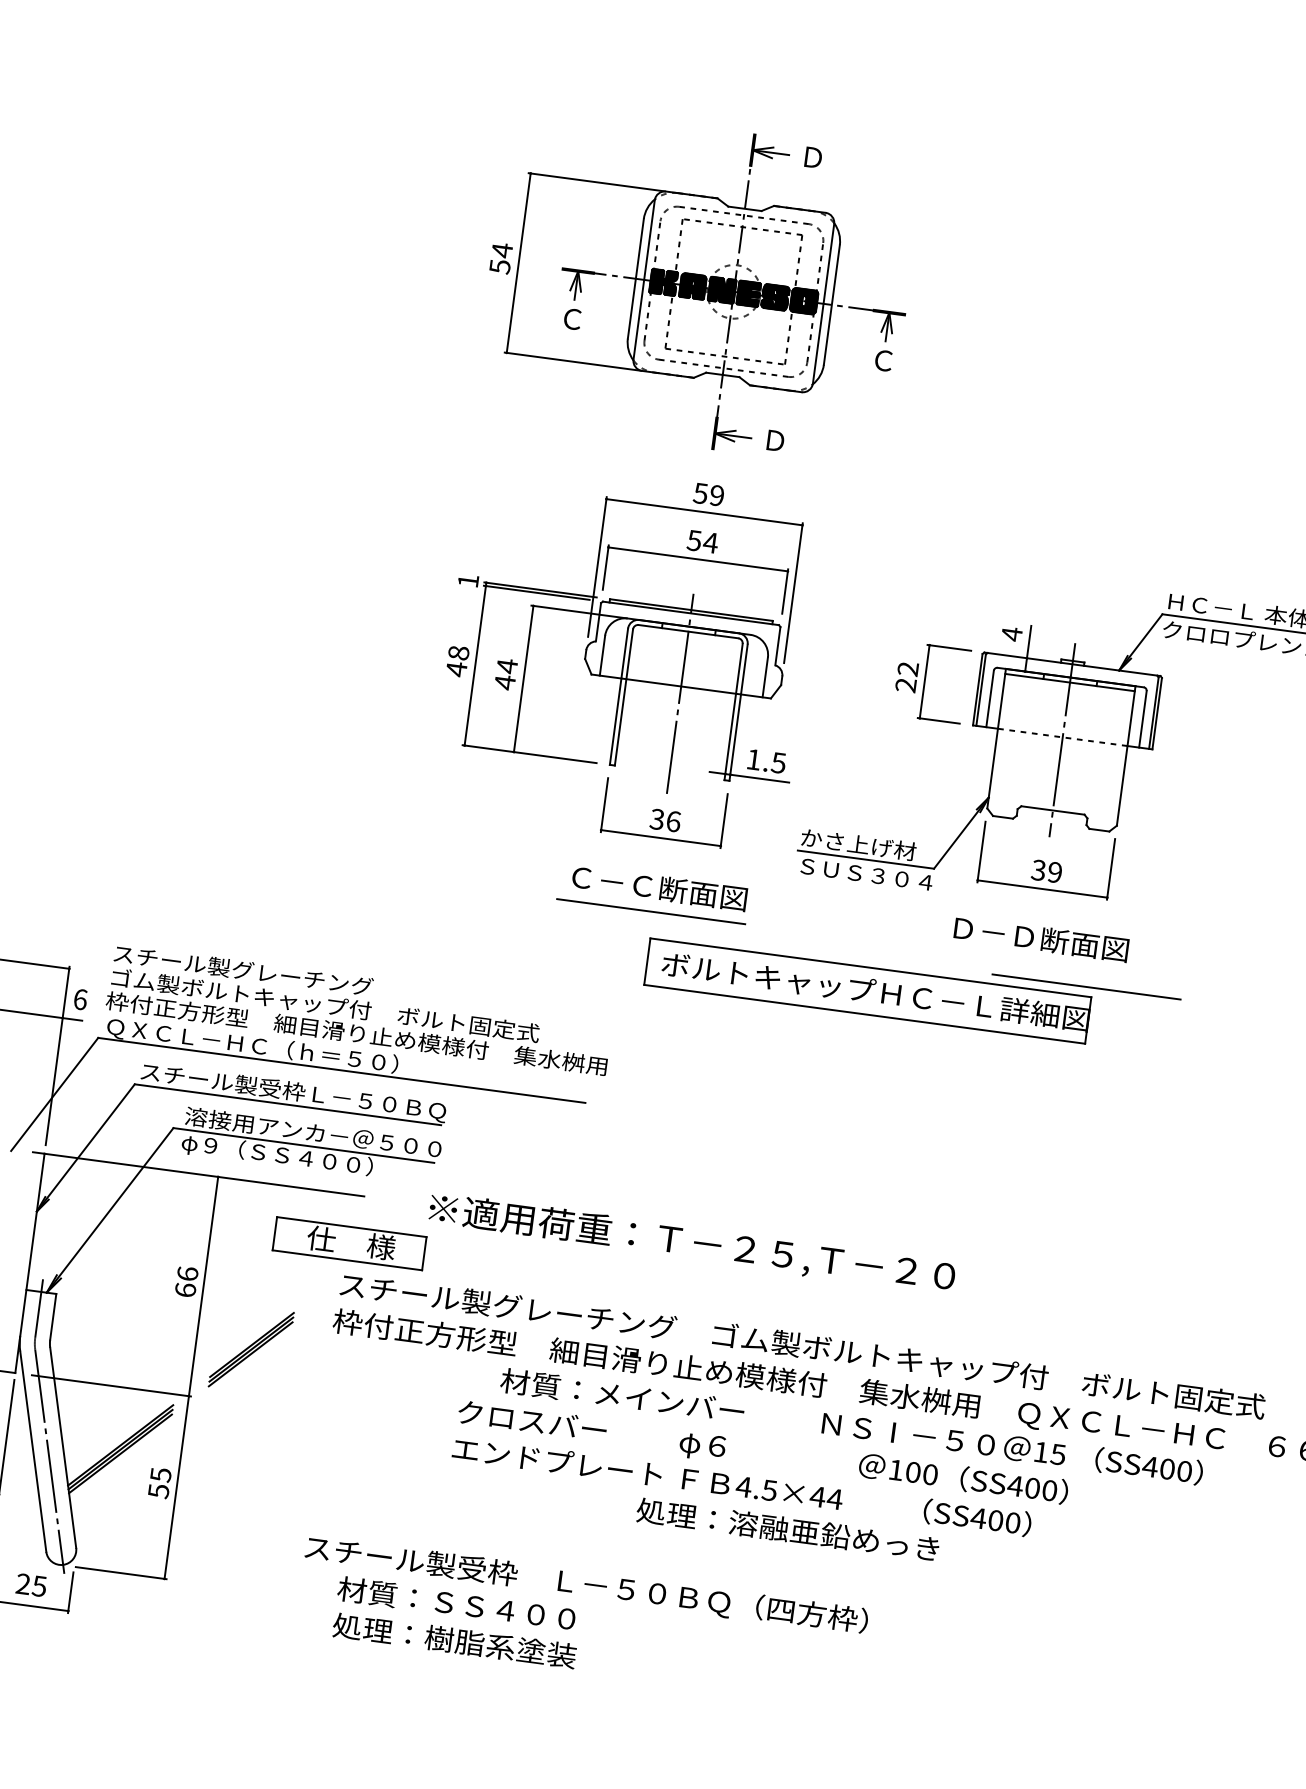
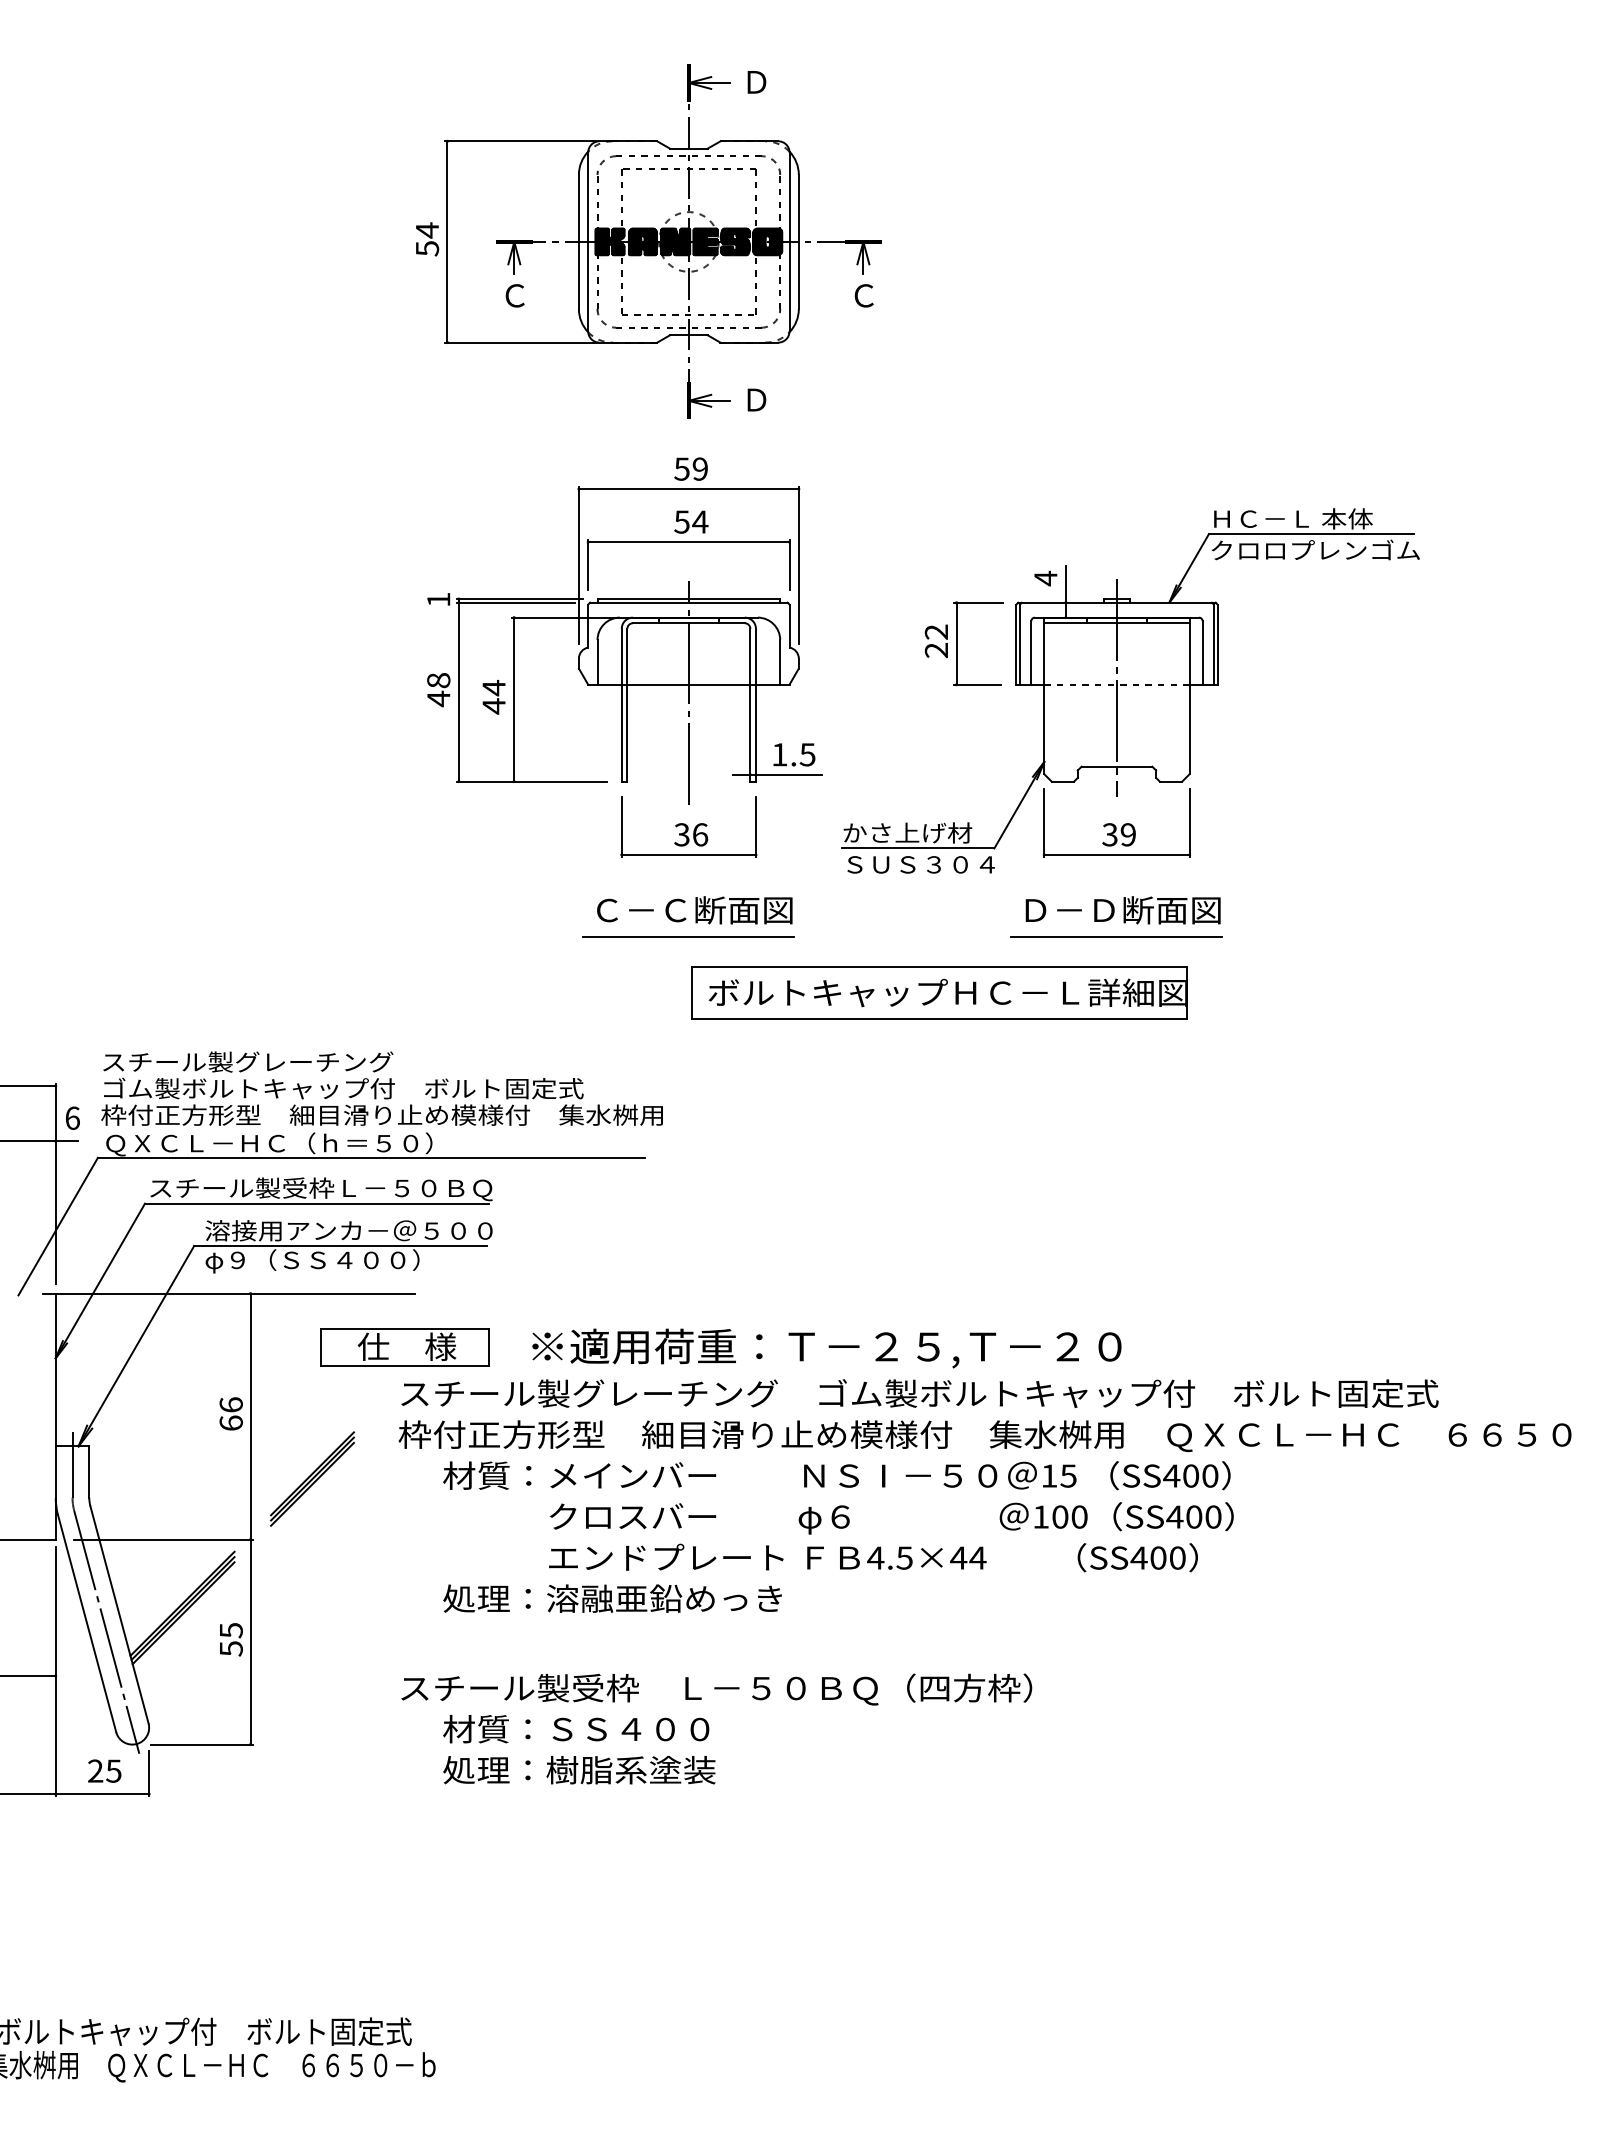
line: (1086, 986) -> (1116, 936), moved
text: (691, 1243) -> (826, 1348), moved
text: (851, 1426) -> (836, 1475), moved
text: (787, 1529) -> (612, 1598), moved

